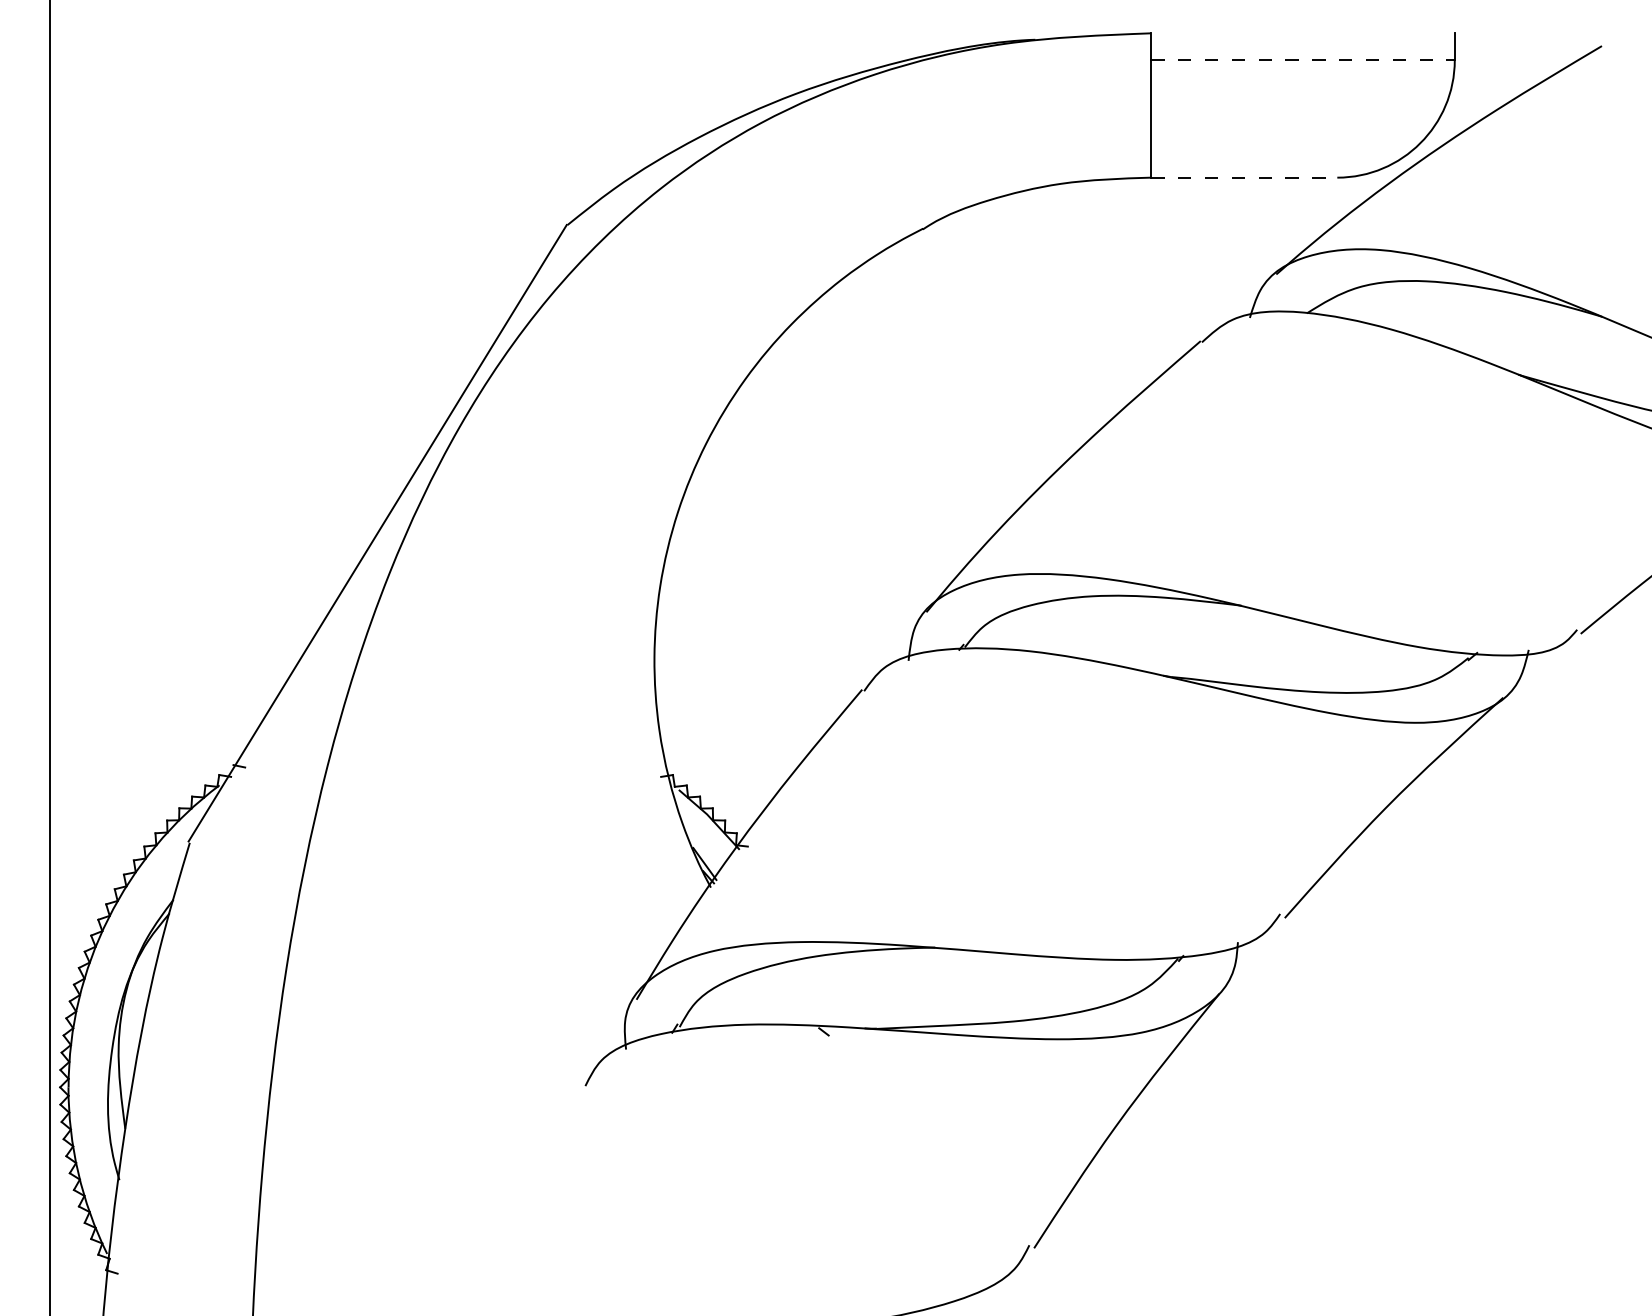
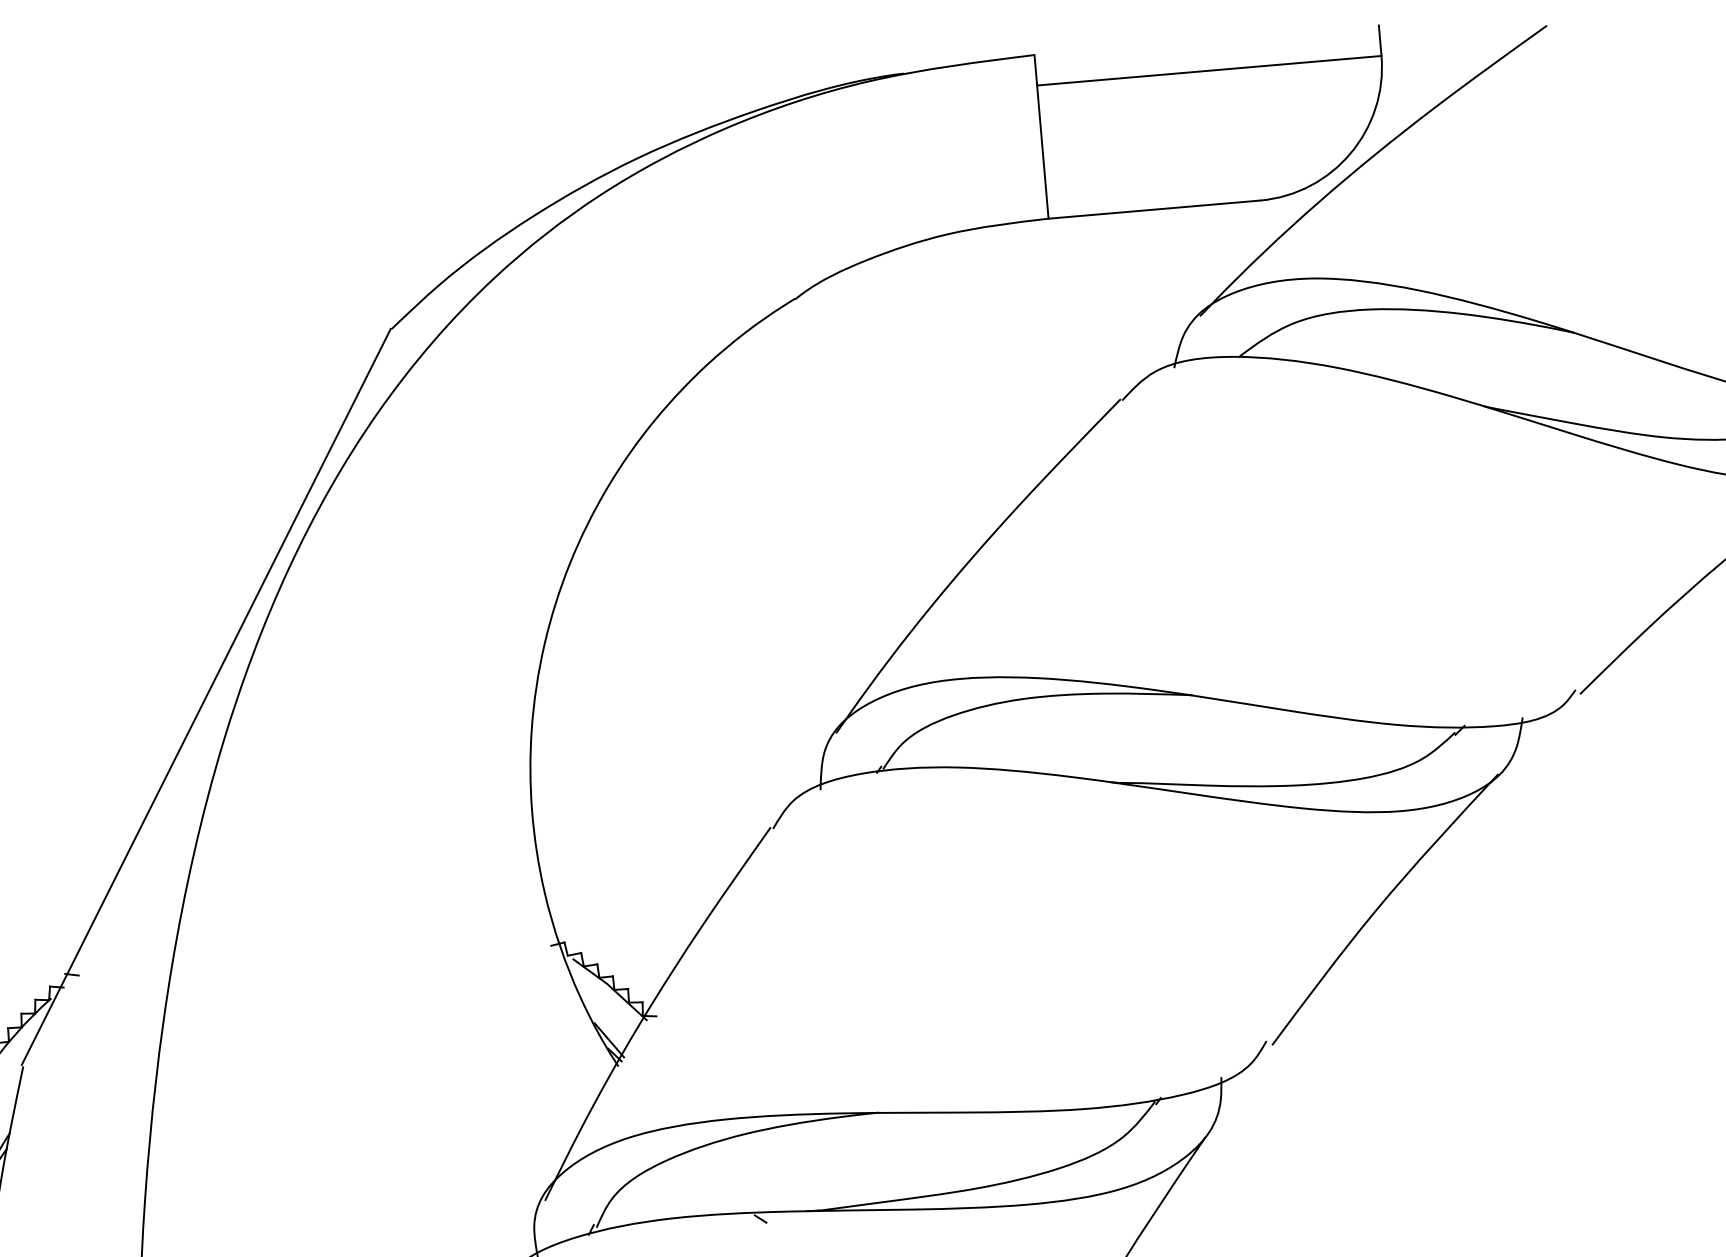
line: (1302, 60) -> (1208, 71), dashed -> solid
line: (1244, 177) -> (1154, 209), dashed -> solid

